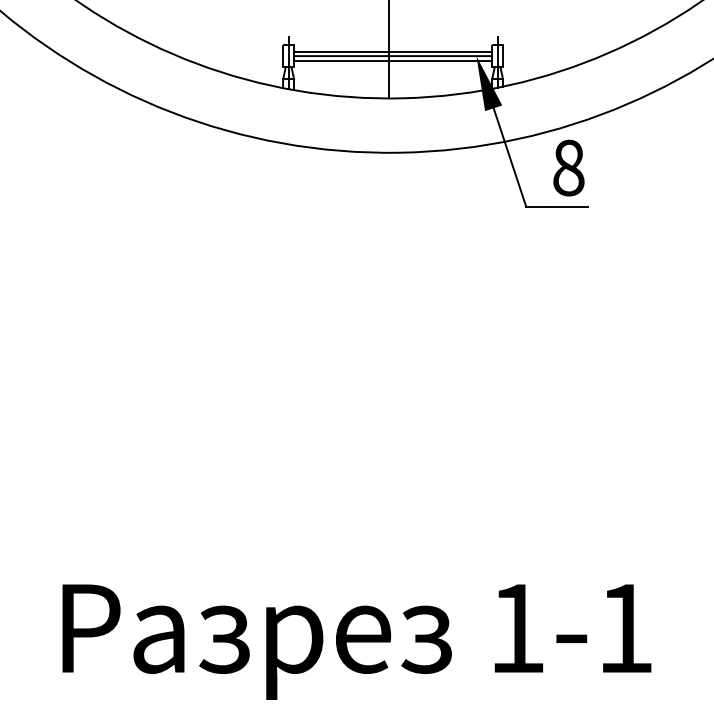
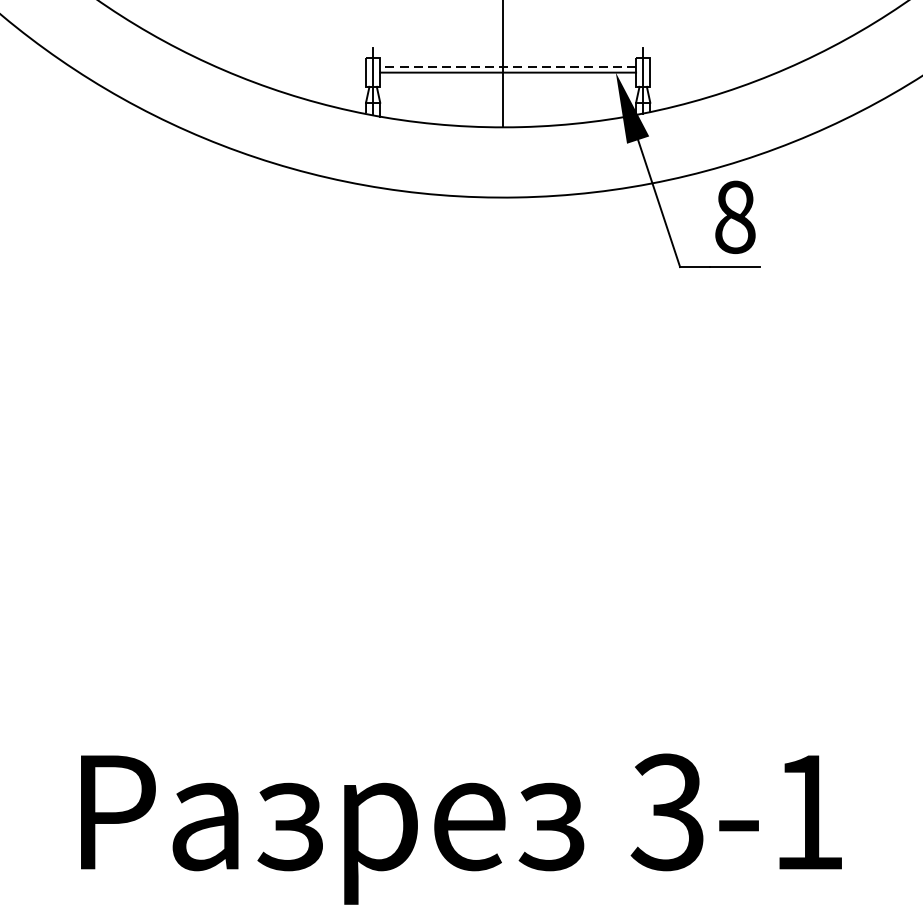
line: (393, 51) -> (508, 66), solid -> dashed
line: (393, 60) -> (508, 78), removed
text: (516, 628) -> (667, 812), 1-1 -> 3-1

